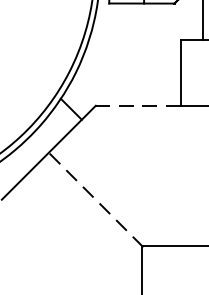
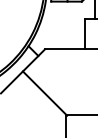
line: (137, 105) -> (64, 49), dashed -> solid
line: (94, 199) -> (44, 93), dashed -> solid

